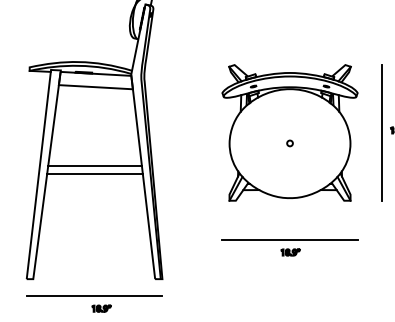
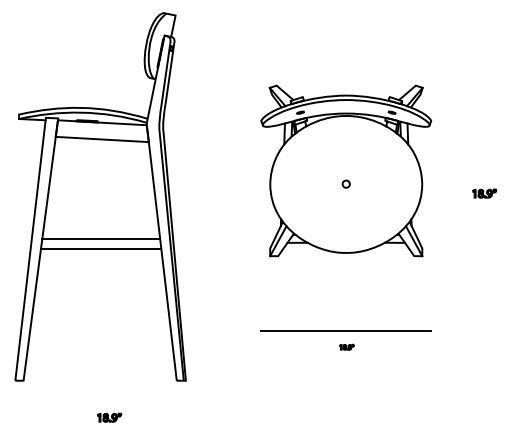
part: (290, 132) -> (346, 170), moved
line: (381, 132) -> (461, 196), removed
part: (290, 252) -> (346, 347), size x0.6
line: (94, 295) -> (100, 401), removed

